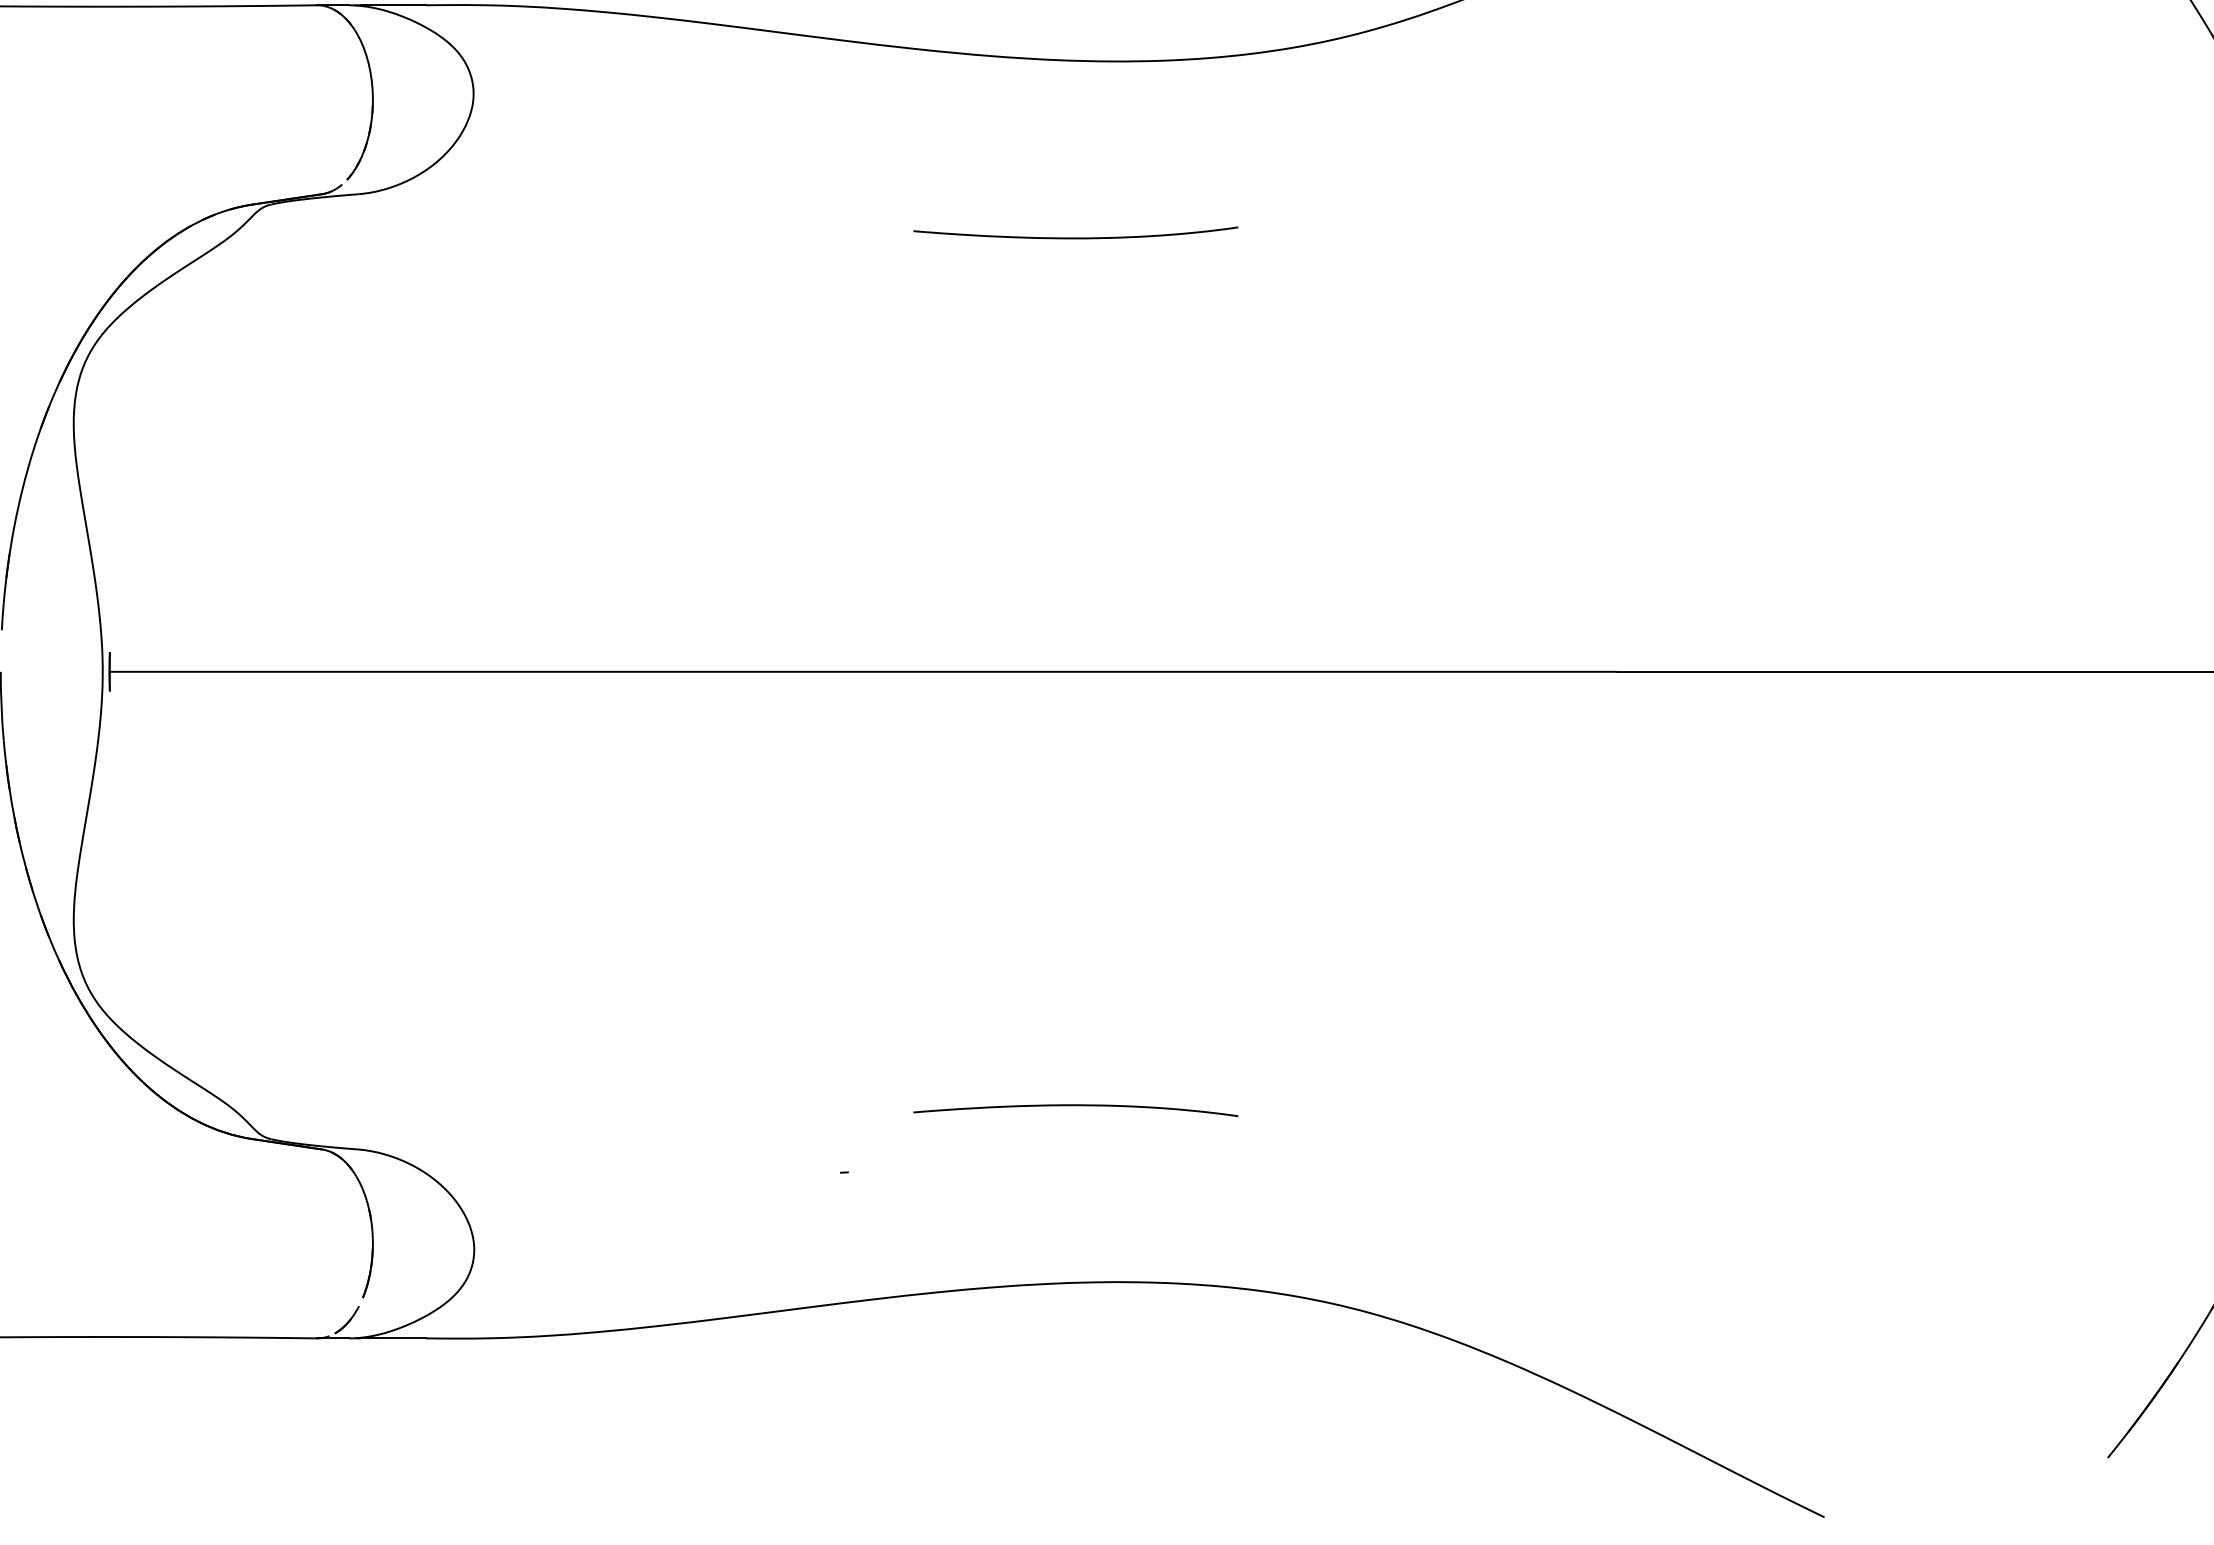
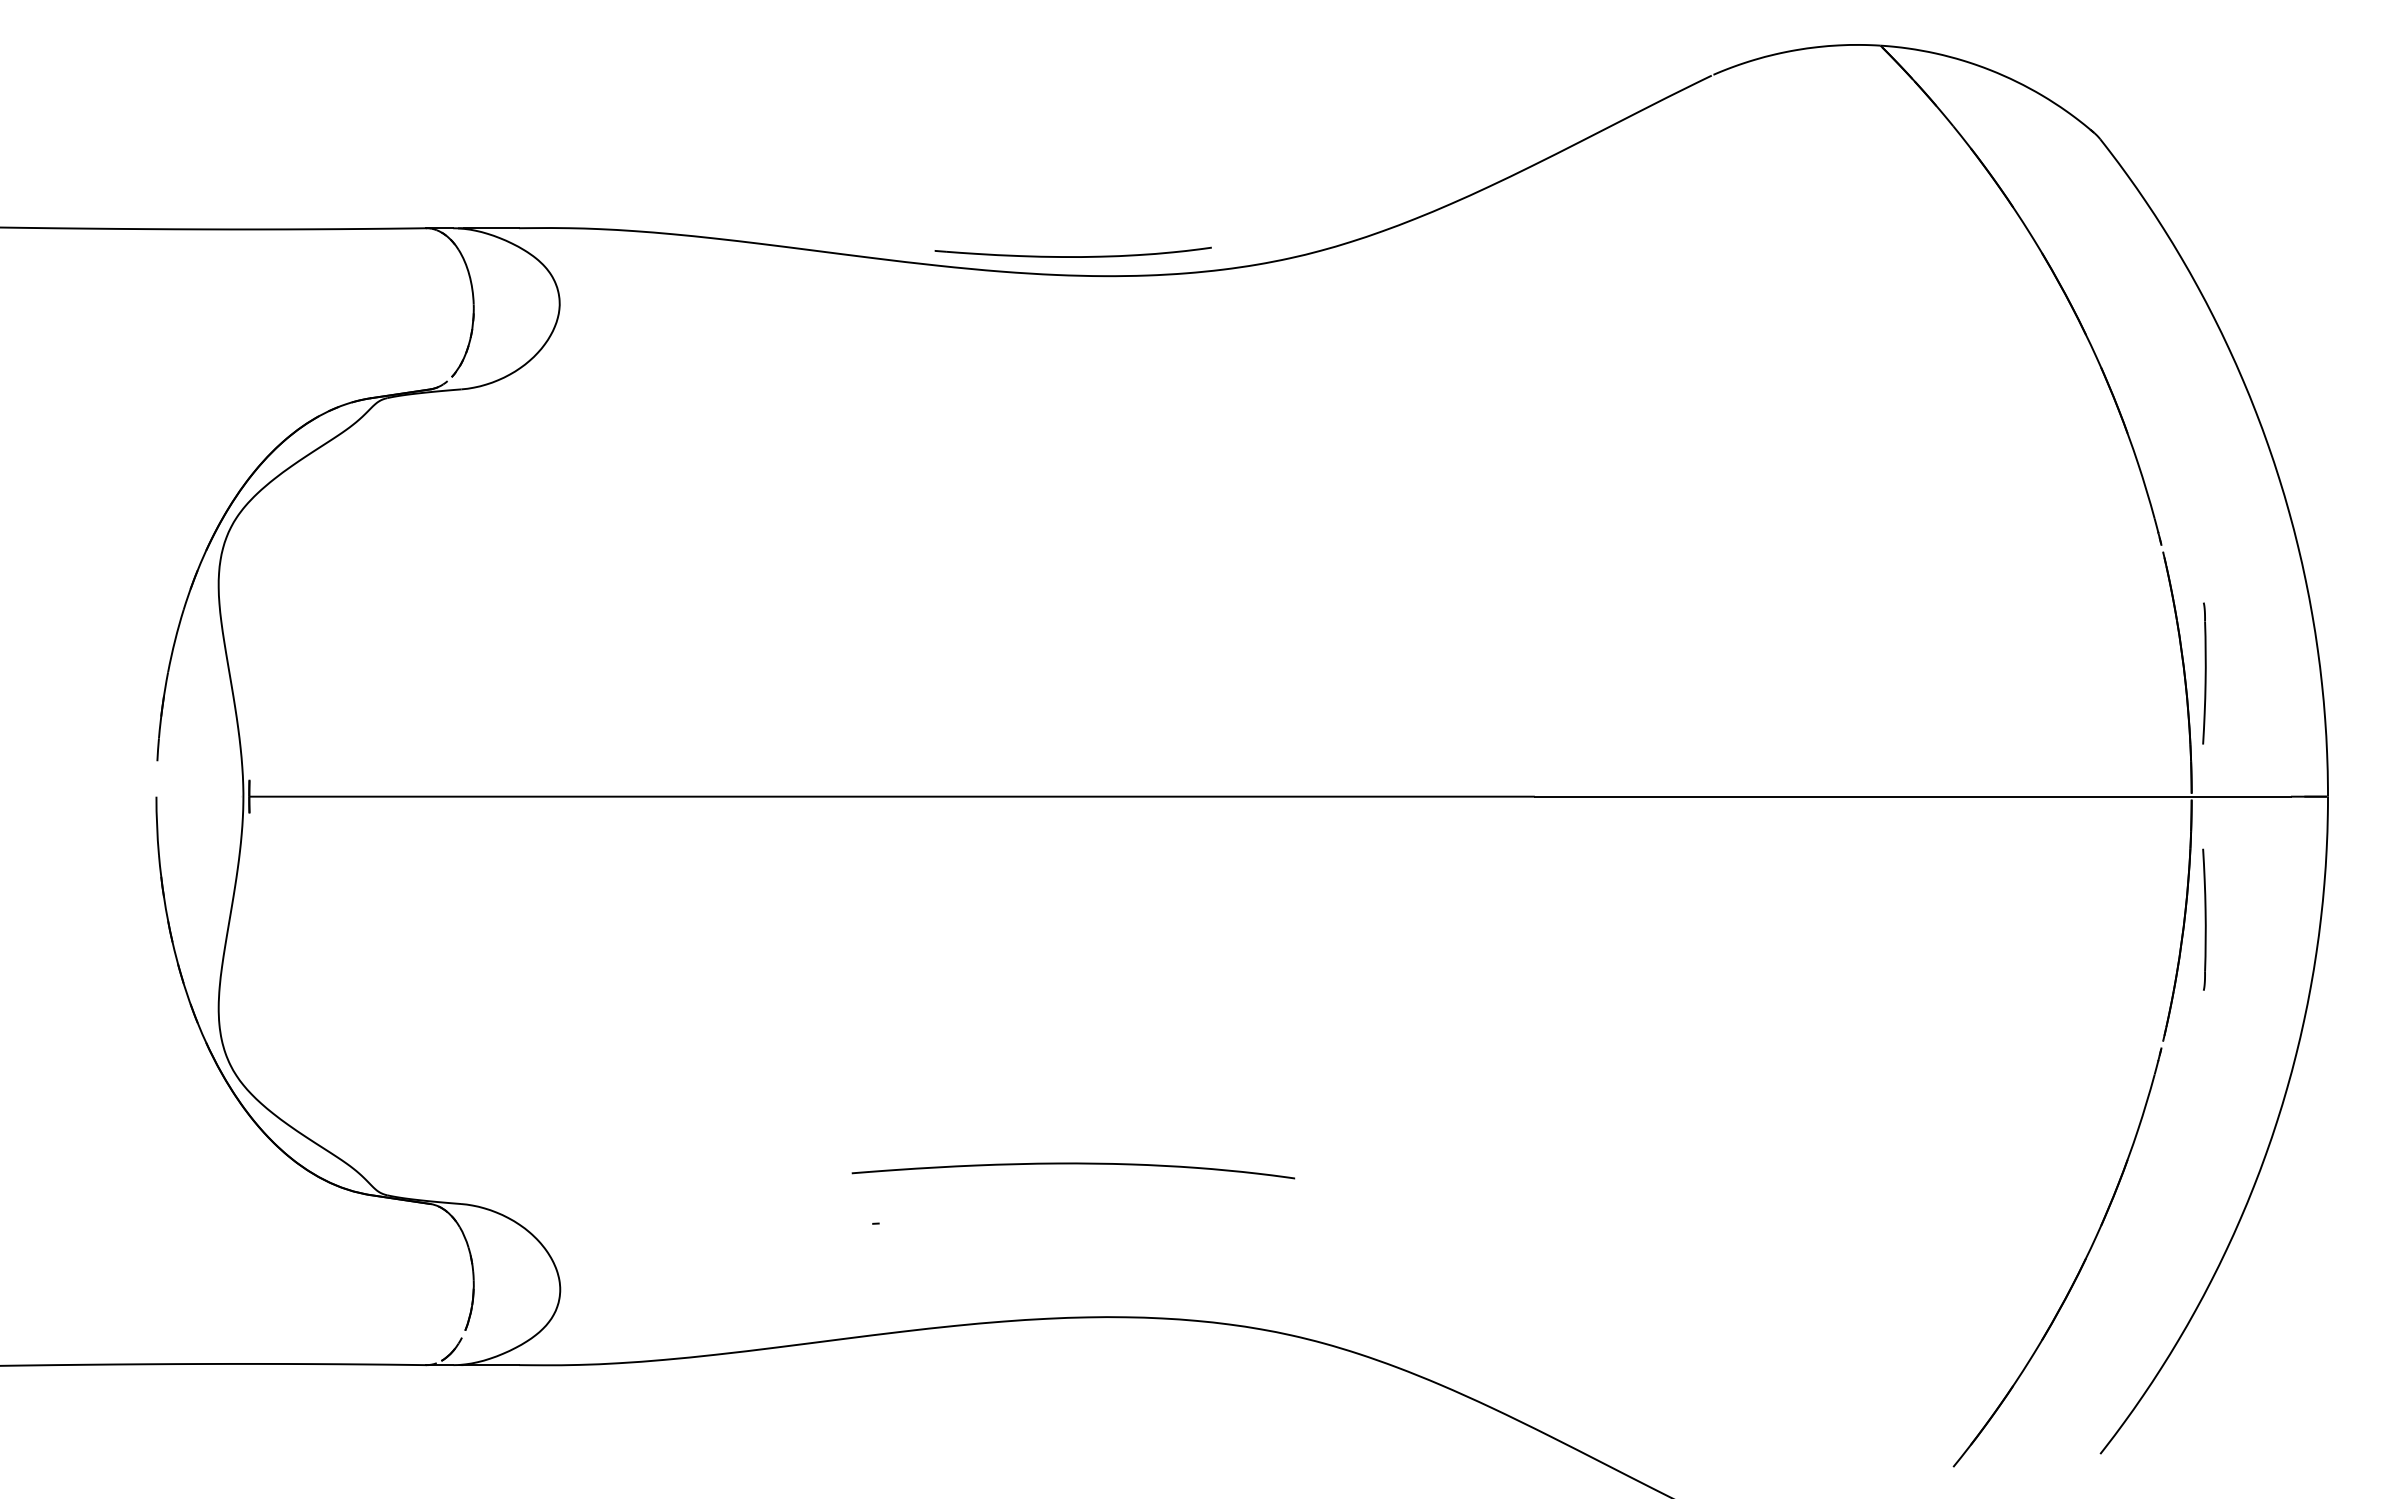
part: (1074, 231) -> (1072, 251), moved
part: (1074, 1110) -> (1072, 1170), size x1.6

